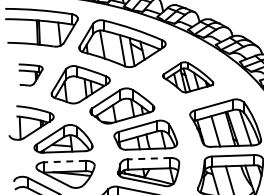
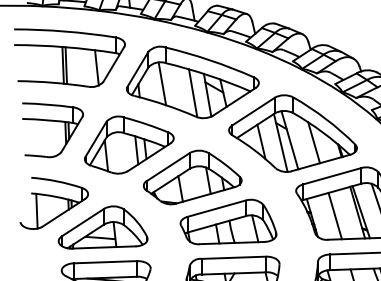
part: (30, 74) -> (52, 129), size x1.67
part: (187, 77) -> (292, 134), size x1.67
line: (148, 158) -> (232, 257), dashed -> solid
line: (65, 161) -> (106, 262), dashed -> solid

